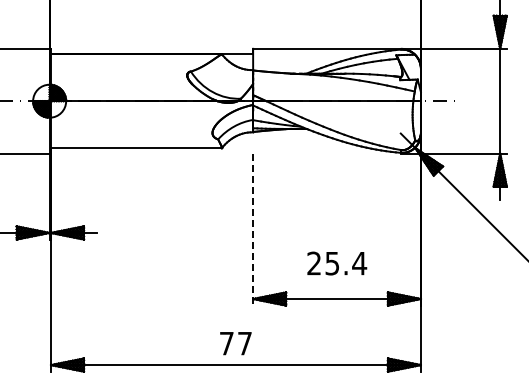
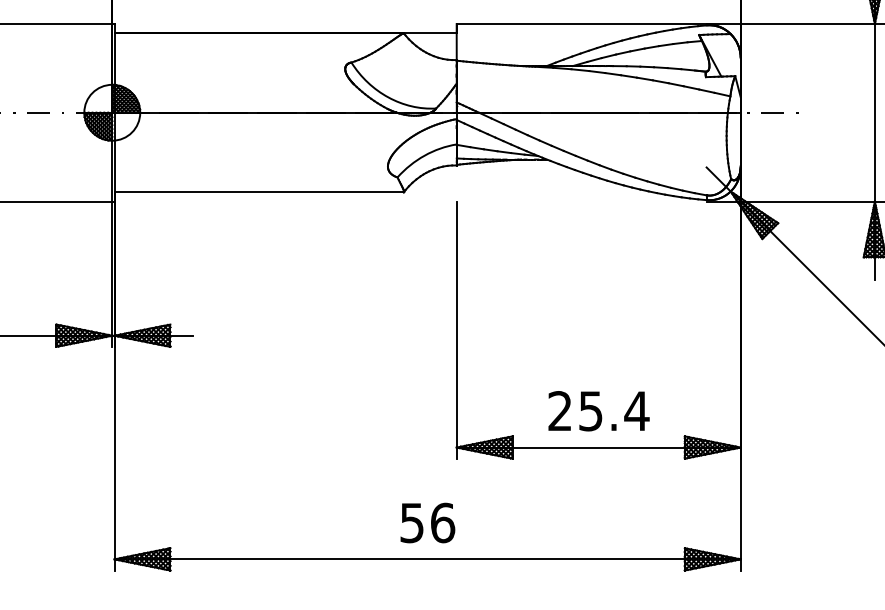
line: (253, 229) -> (457, 329), dashed -> solid
text: (337, 263) -> (599, 411), moved
text: (236, 343) -> (428, 522), 77 -> 56

